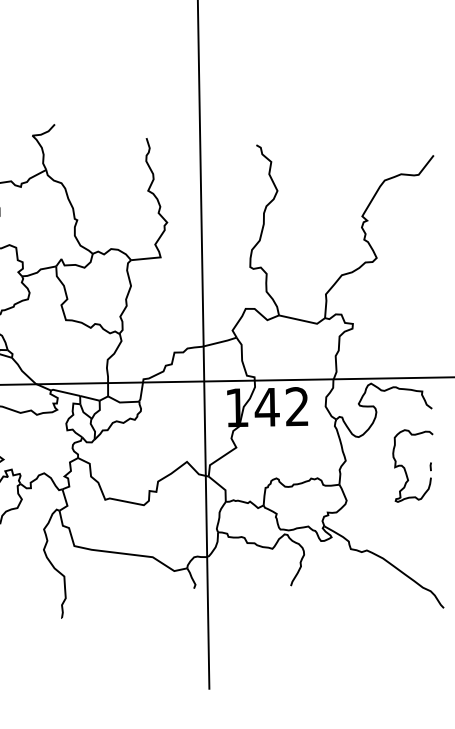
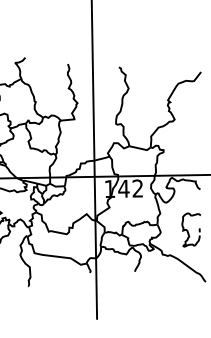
part: (413, 464) -> (191, 229), moved

